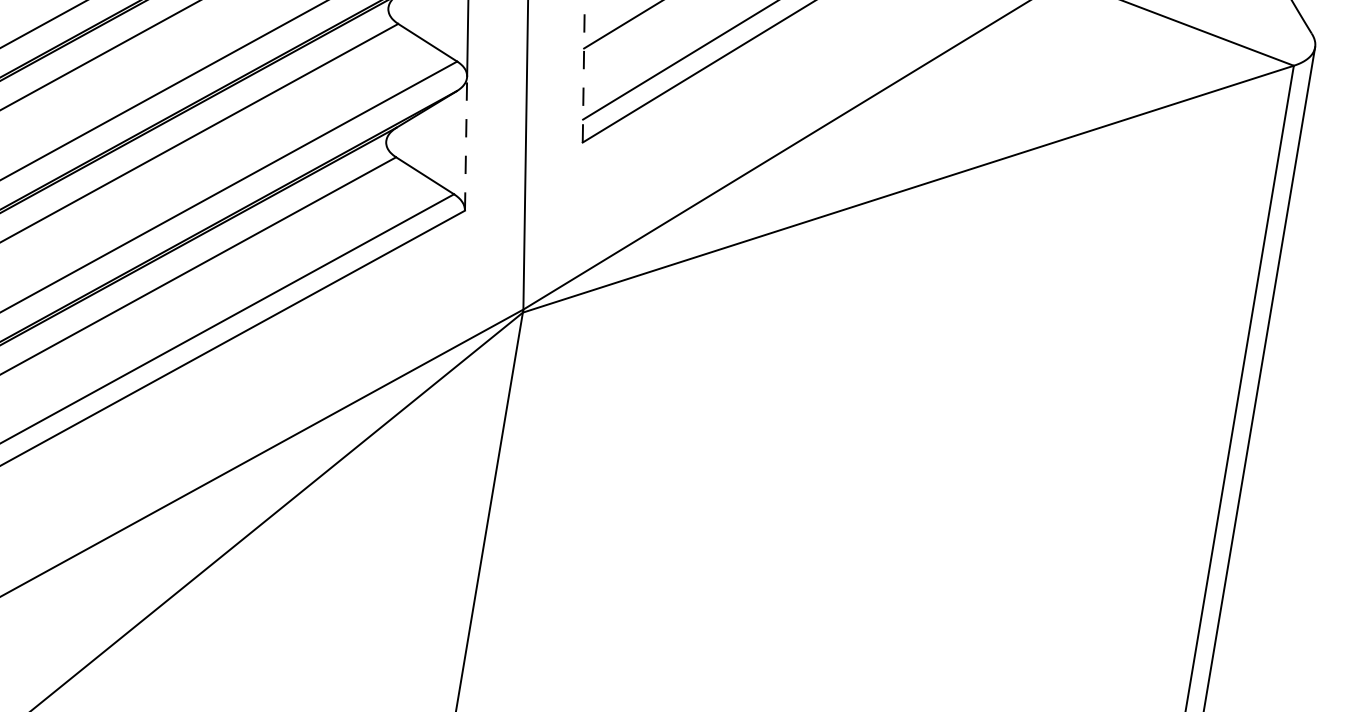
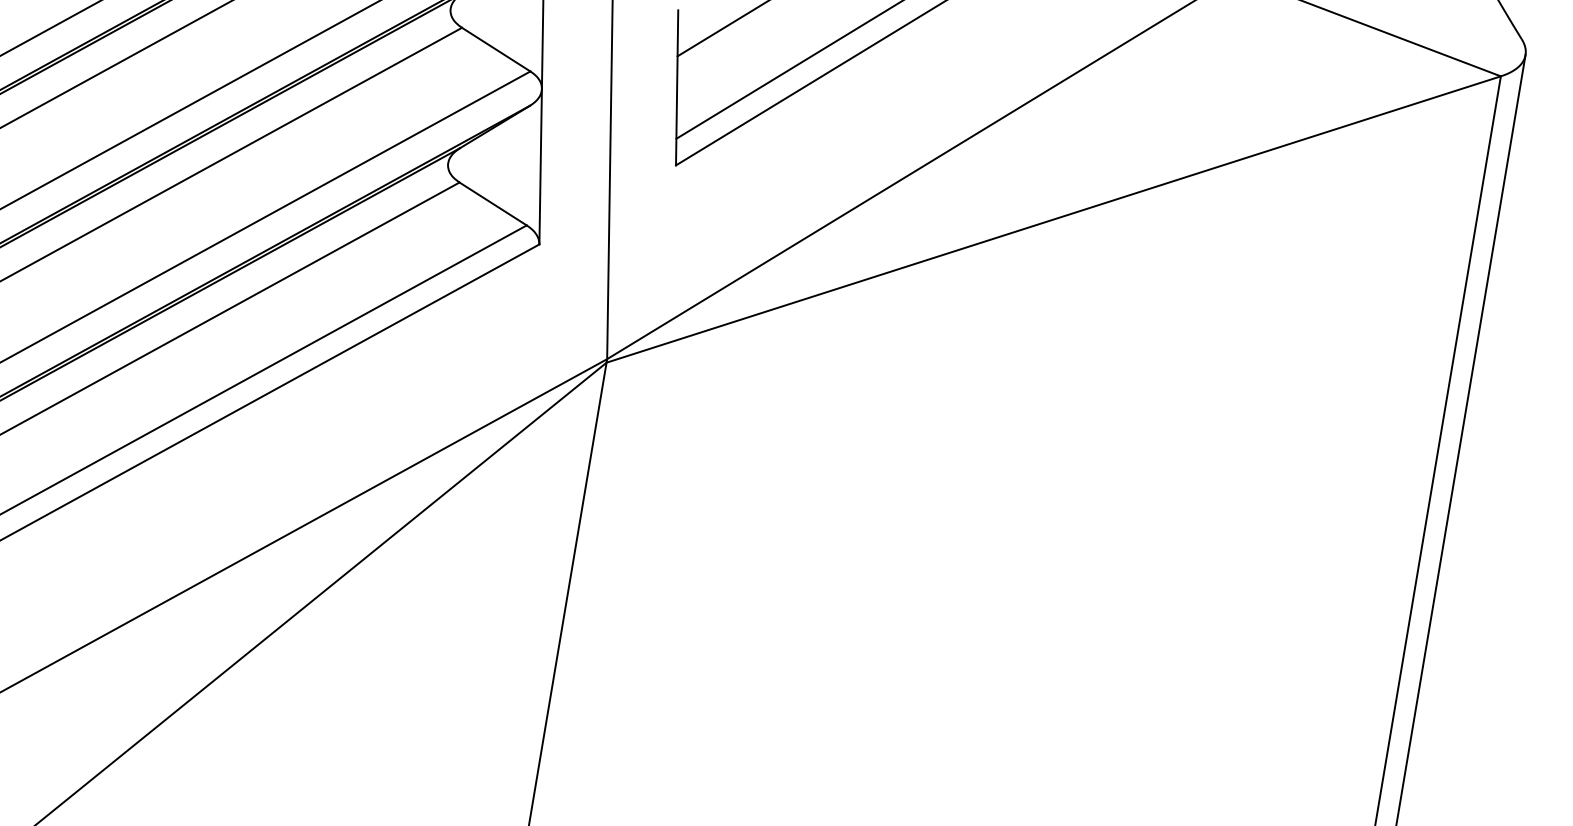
line: (584, 75) -> (677, 87), dashed -> solid
line: (465, 143) -> (540, 166), dashed -> solid

